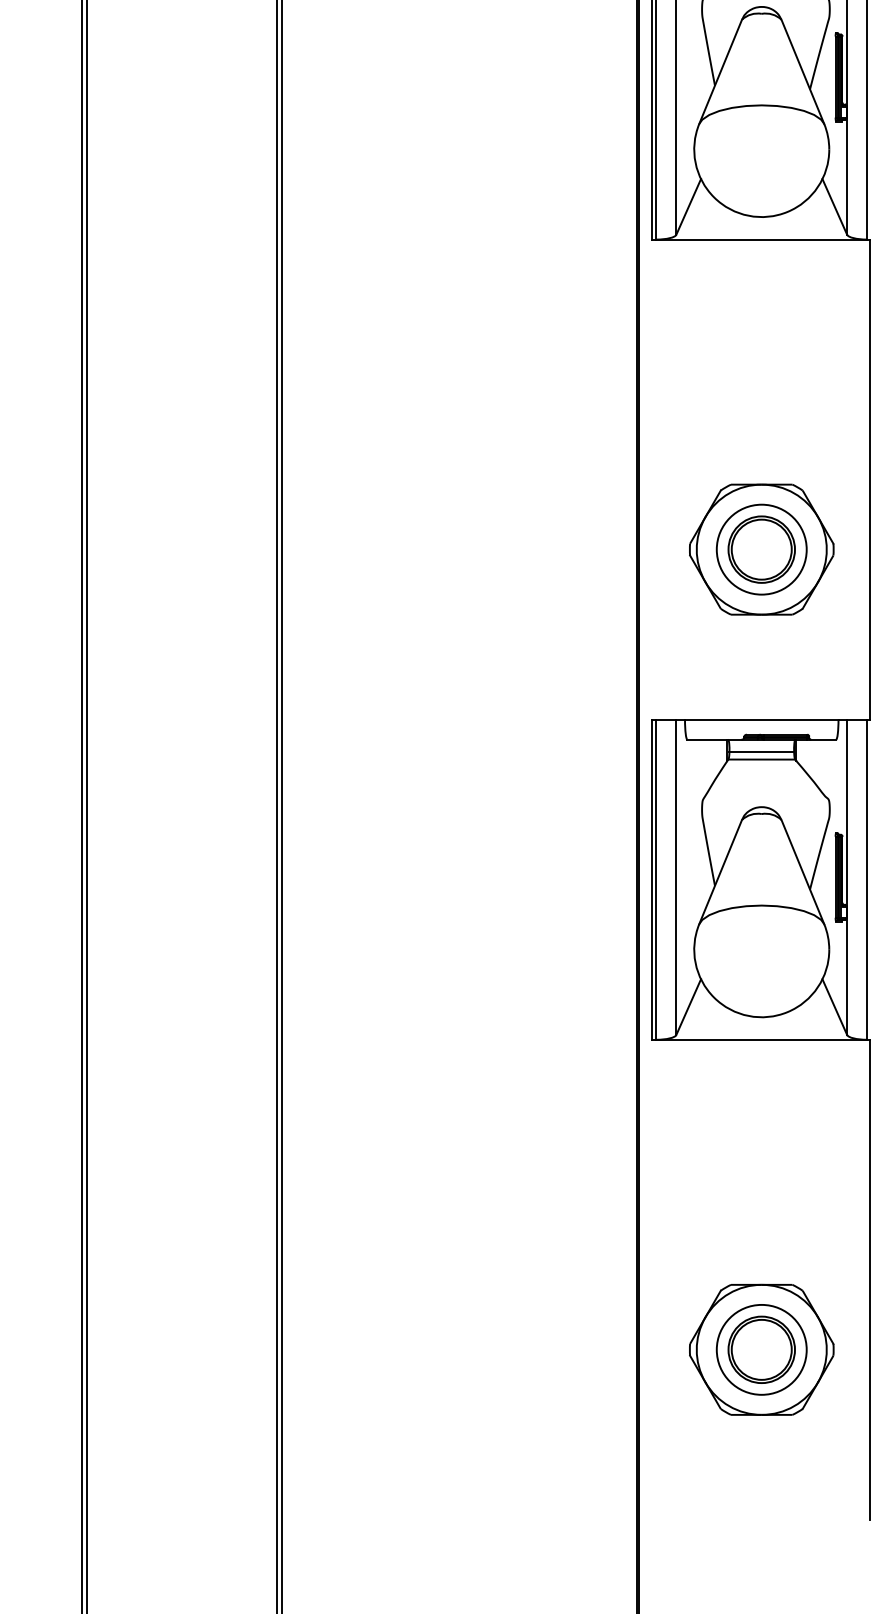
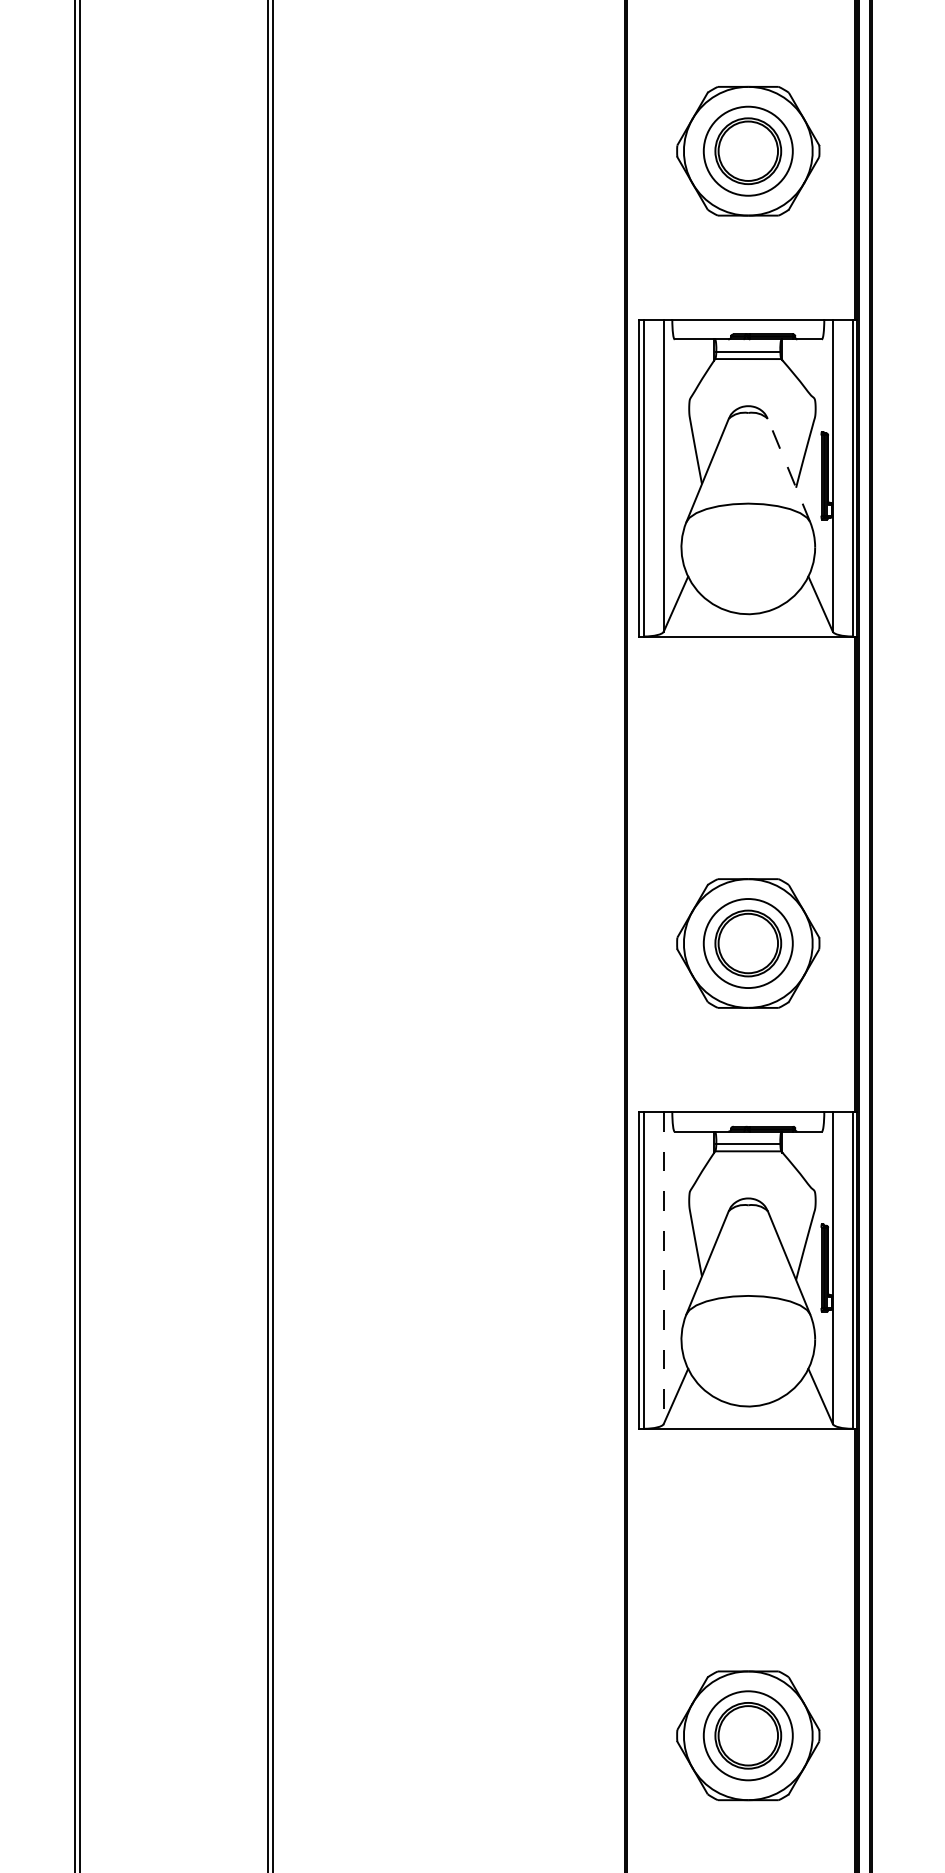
line: (802, 71) -> (788, 470), solid -> dashed
line: (676, 877) -> (663, 1268), solid -> dashed

